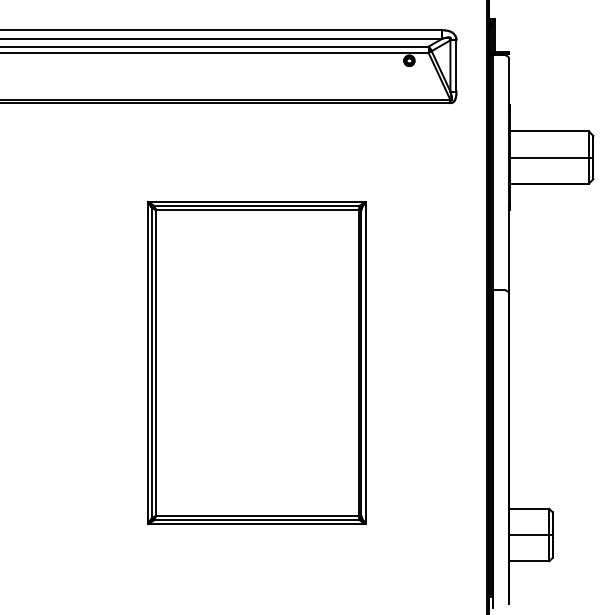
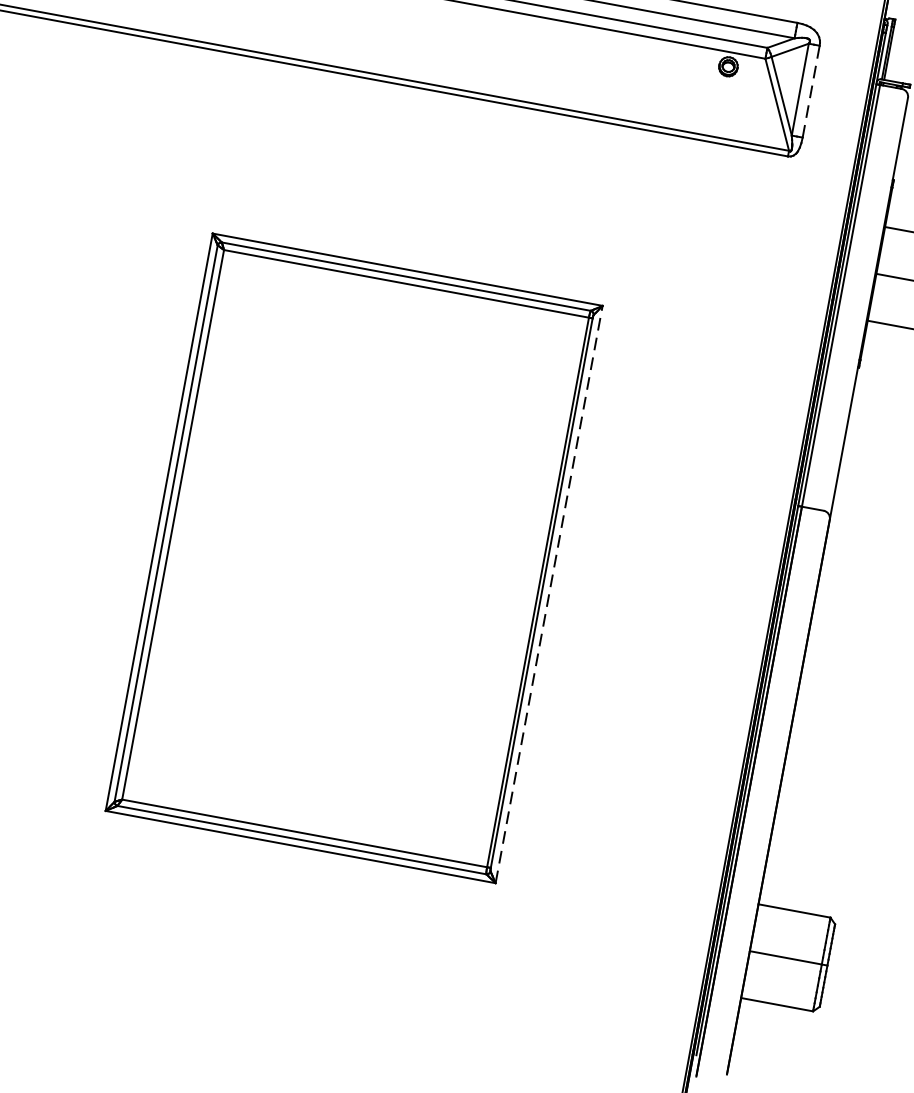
line: (456, 65) -> (811, 90), solid -> dashed
line: (365, 363) -> (548, 595), solid -> dashed

